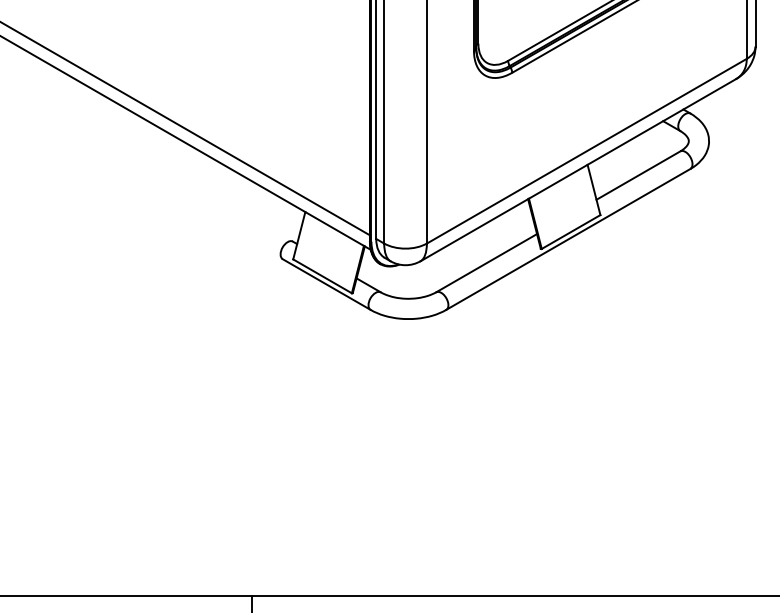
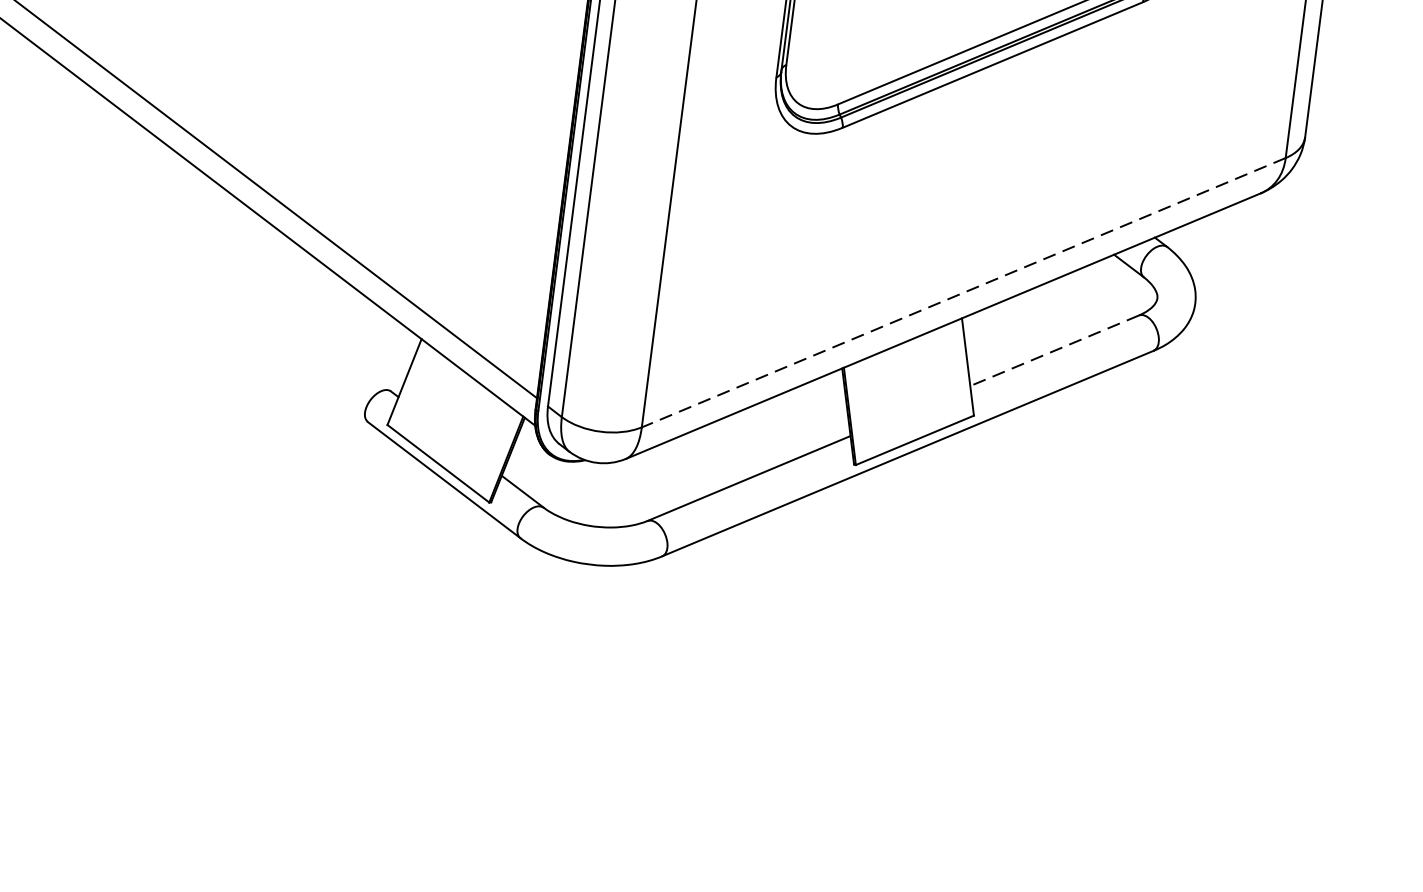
line: (586, 151) -> (963, 293), solid -> dashed
line: (637, 175) -> (1052, 350), solid -> dashed

